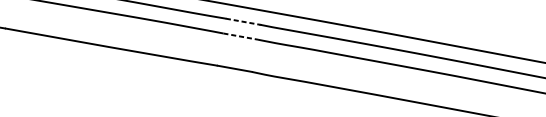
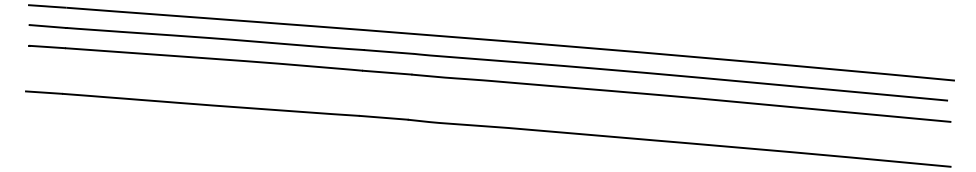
line: (243, 22) -> (389, 52), dashed -> solid
line: (240, 36) -> (387, 72), dashed -> solid

